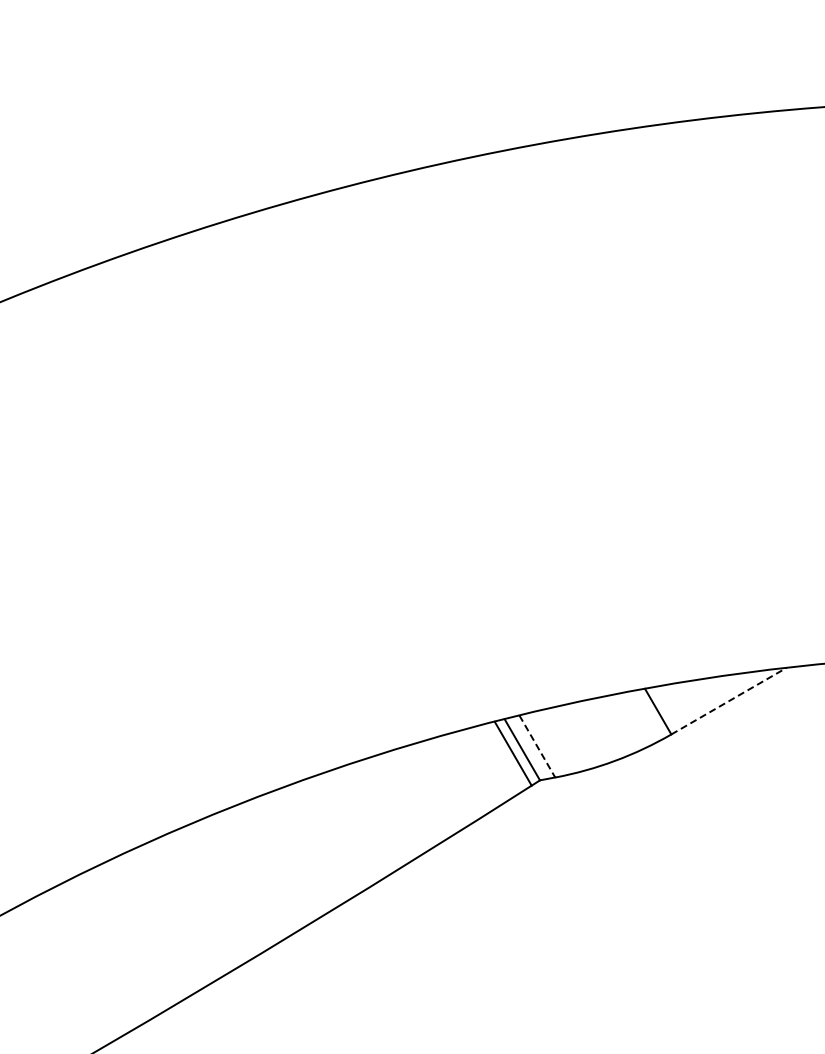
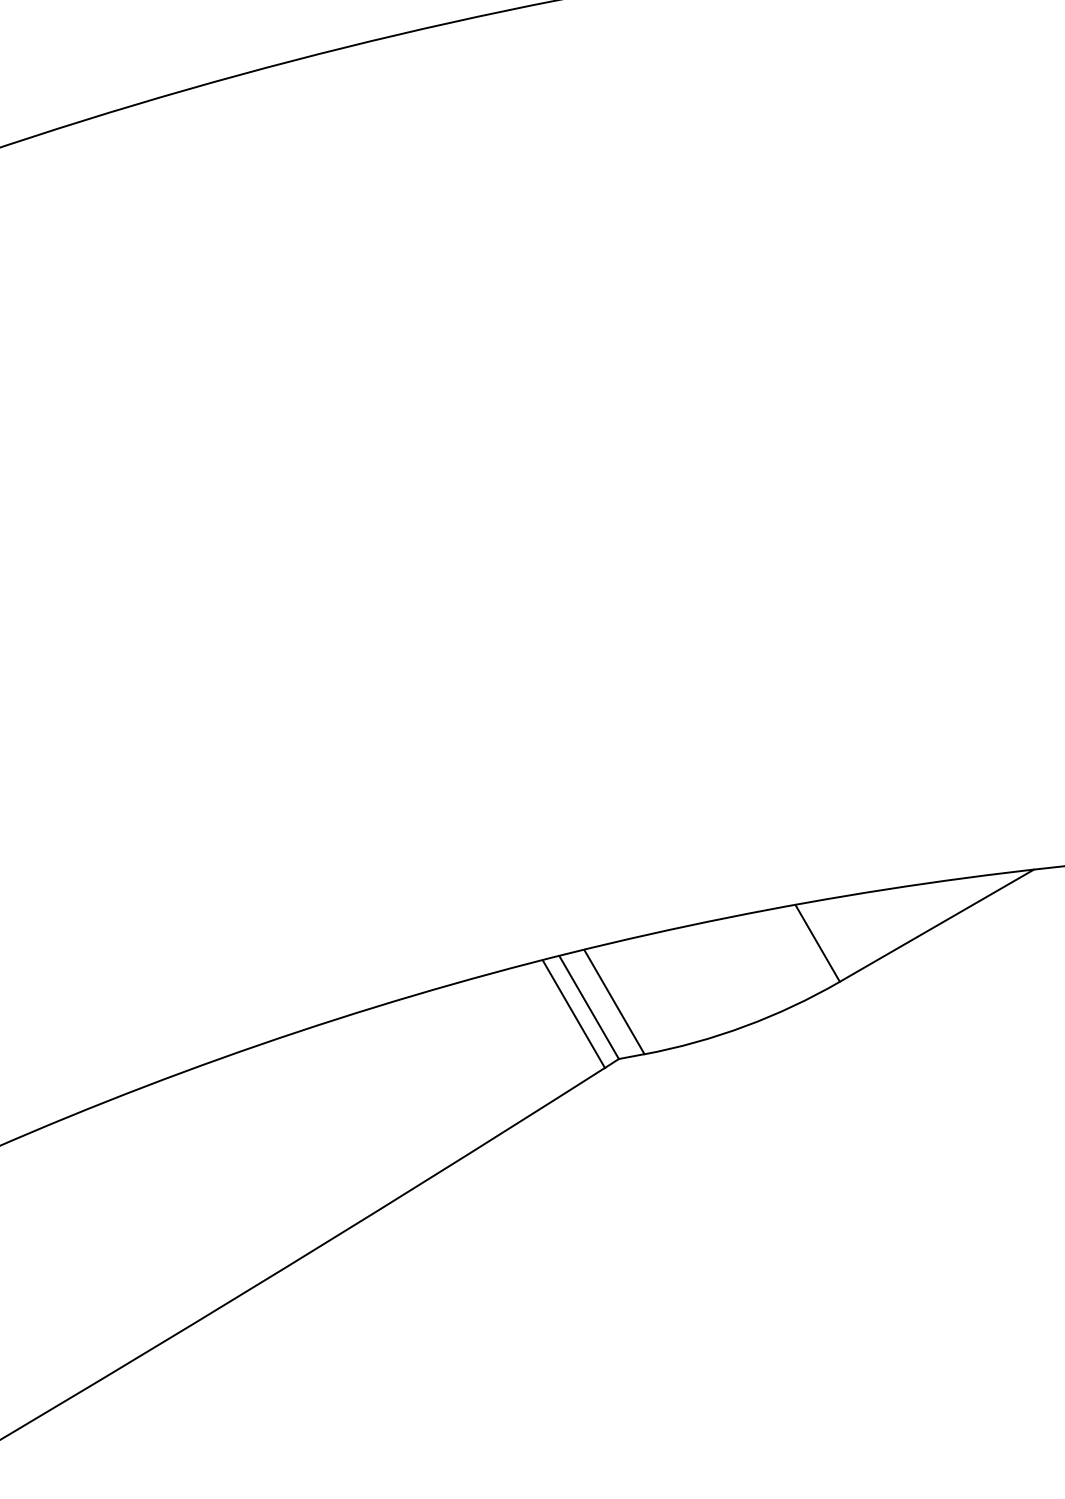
line: (729, 701) -> (937, 926), dashed -> solid
line: (537, 746) -> (614, 1002), dashed -> solid

